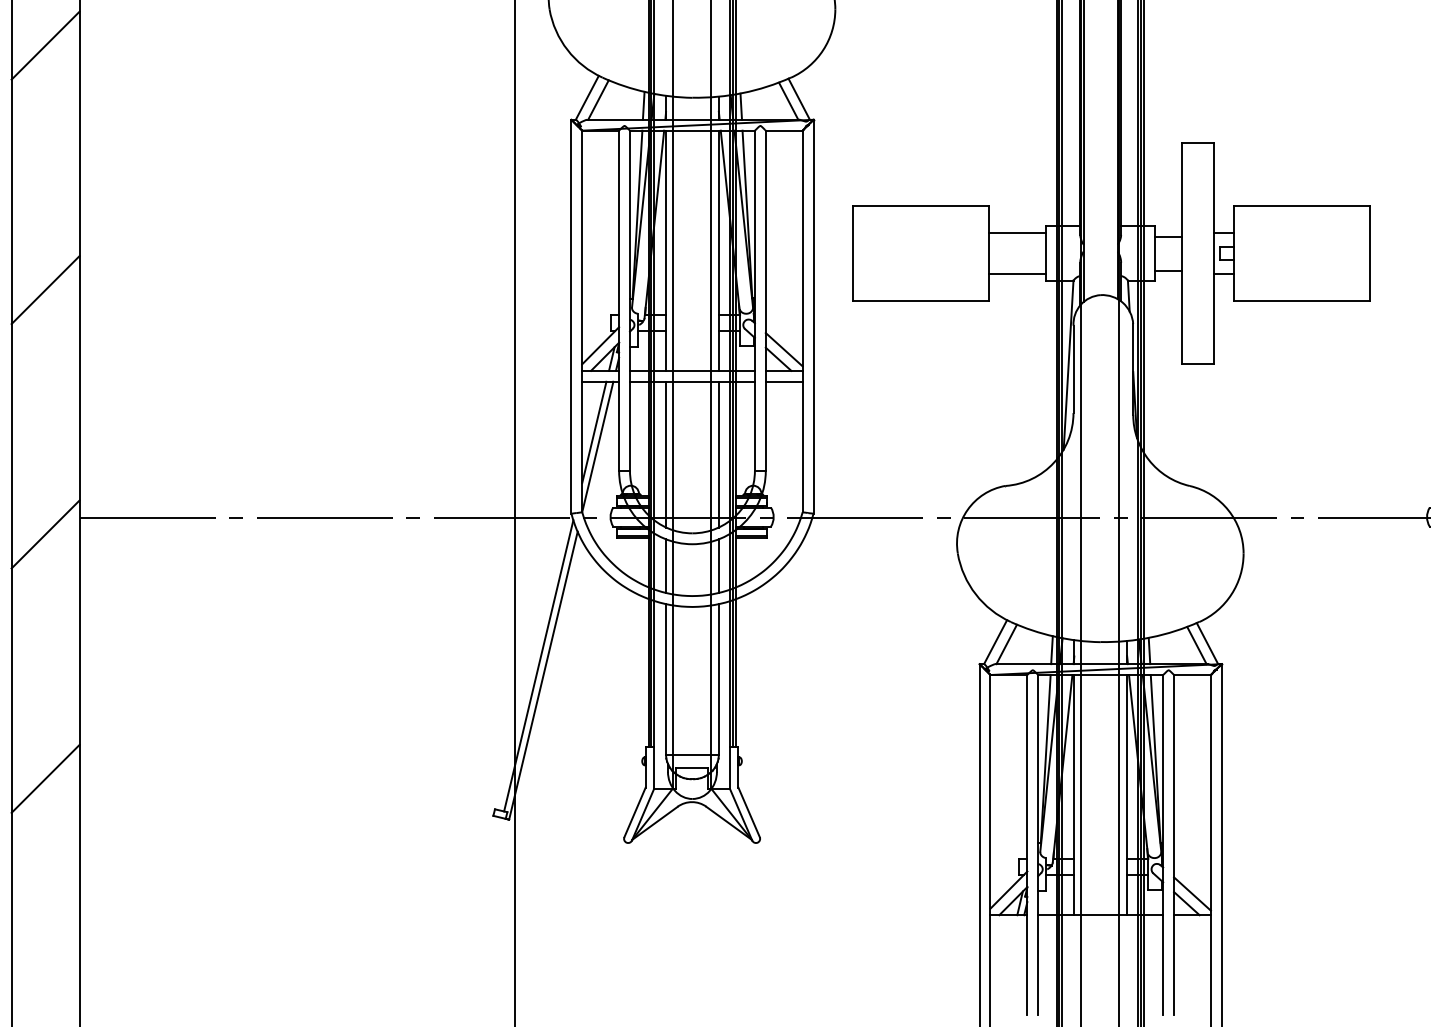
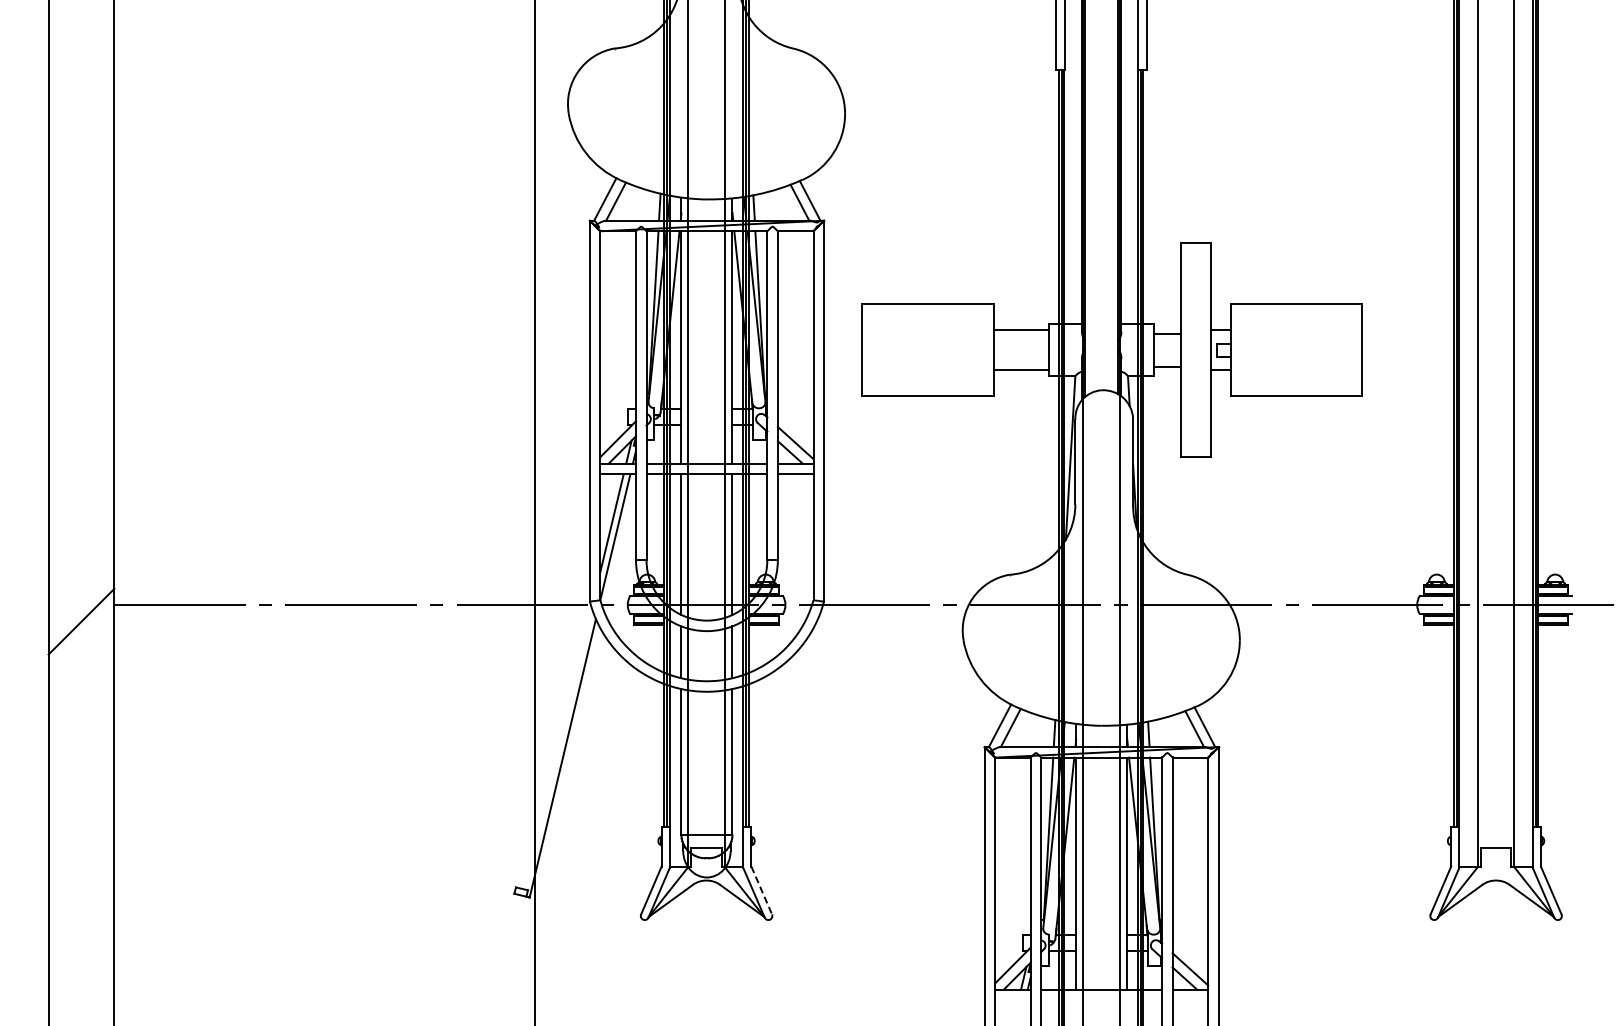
line: (45, 45) -> (81, 148), removed
line: (45, 290) -> (81, 385), removed
line: (537, 665) -> (557, 748), removed
line: (45, 778) -> (81, 857), removed
line: (748, 812) -> (761, 890), solid -> dashed

